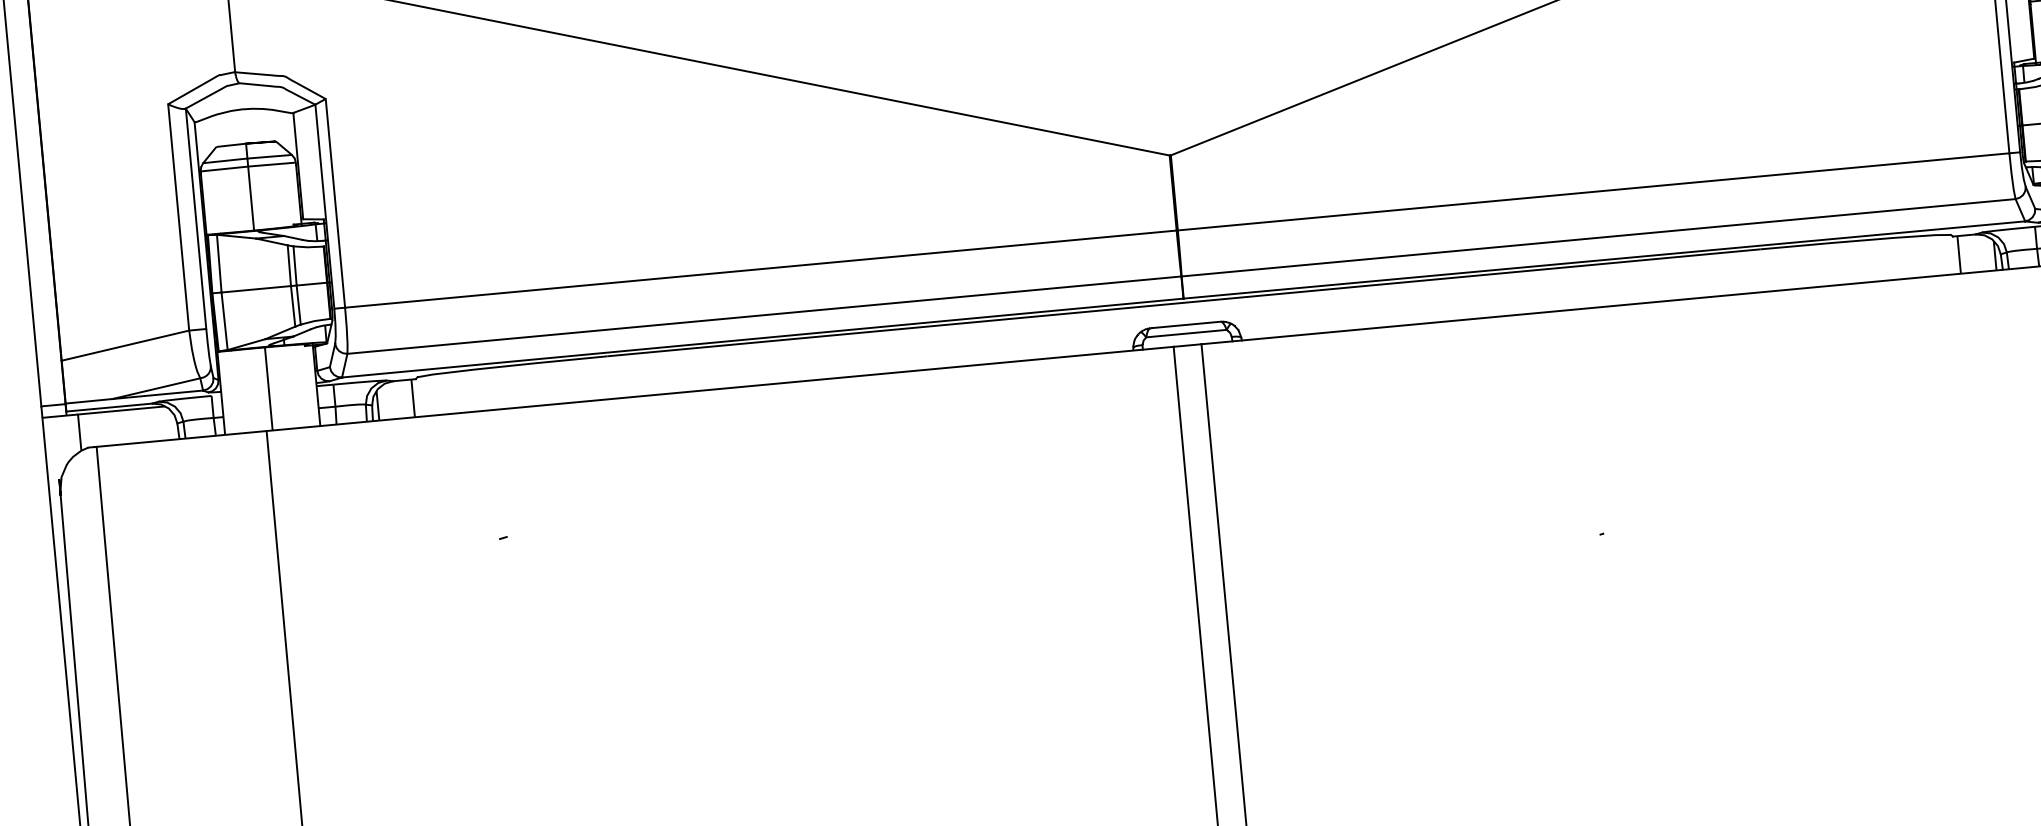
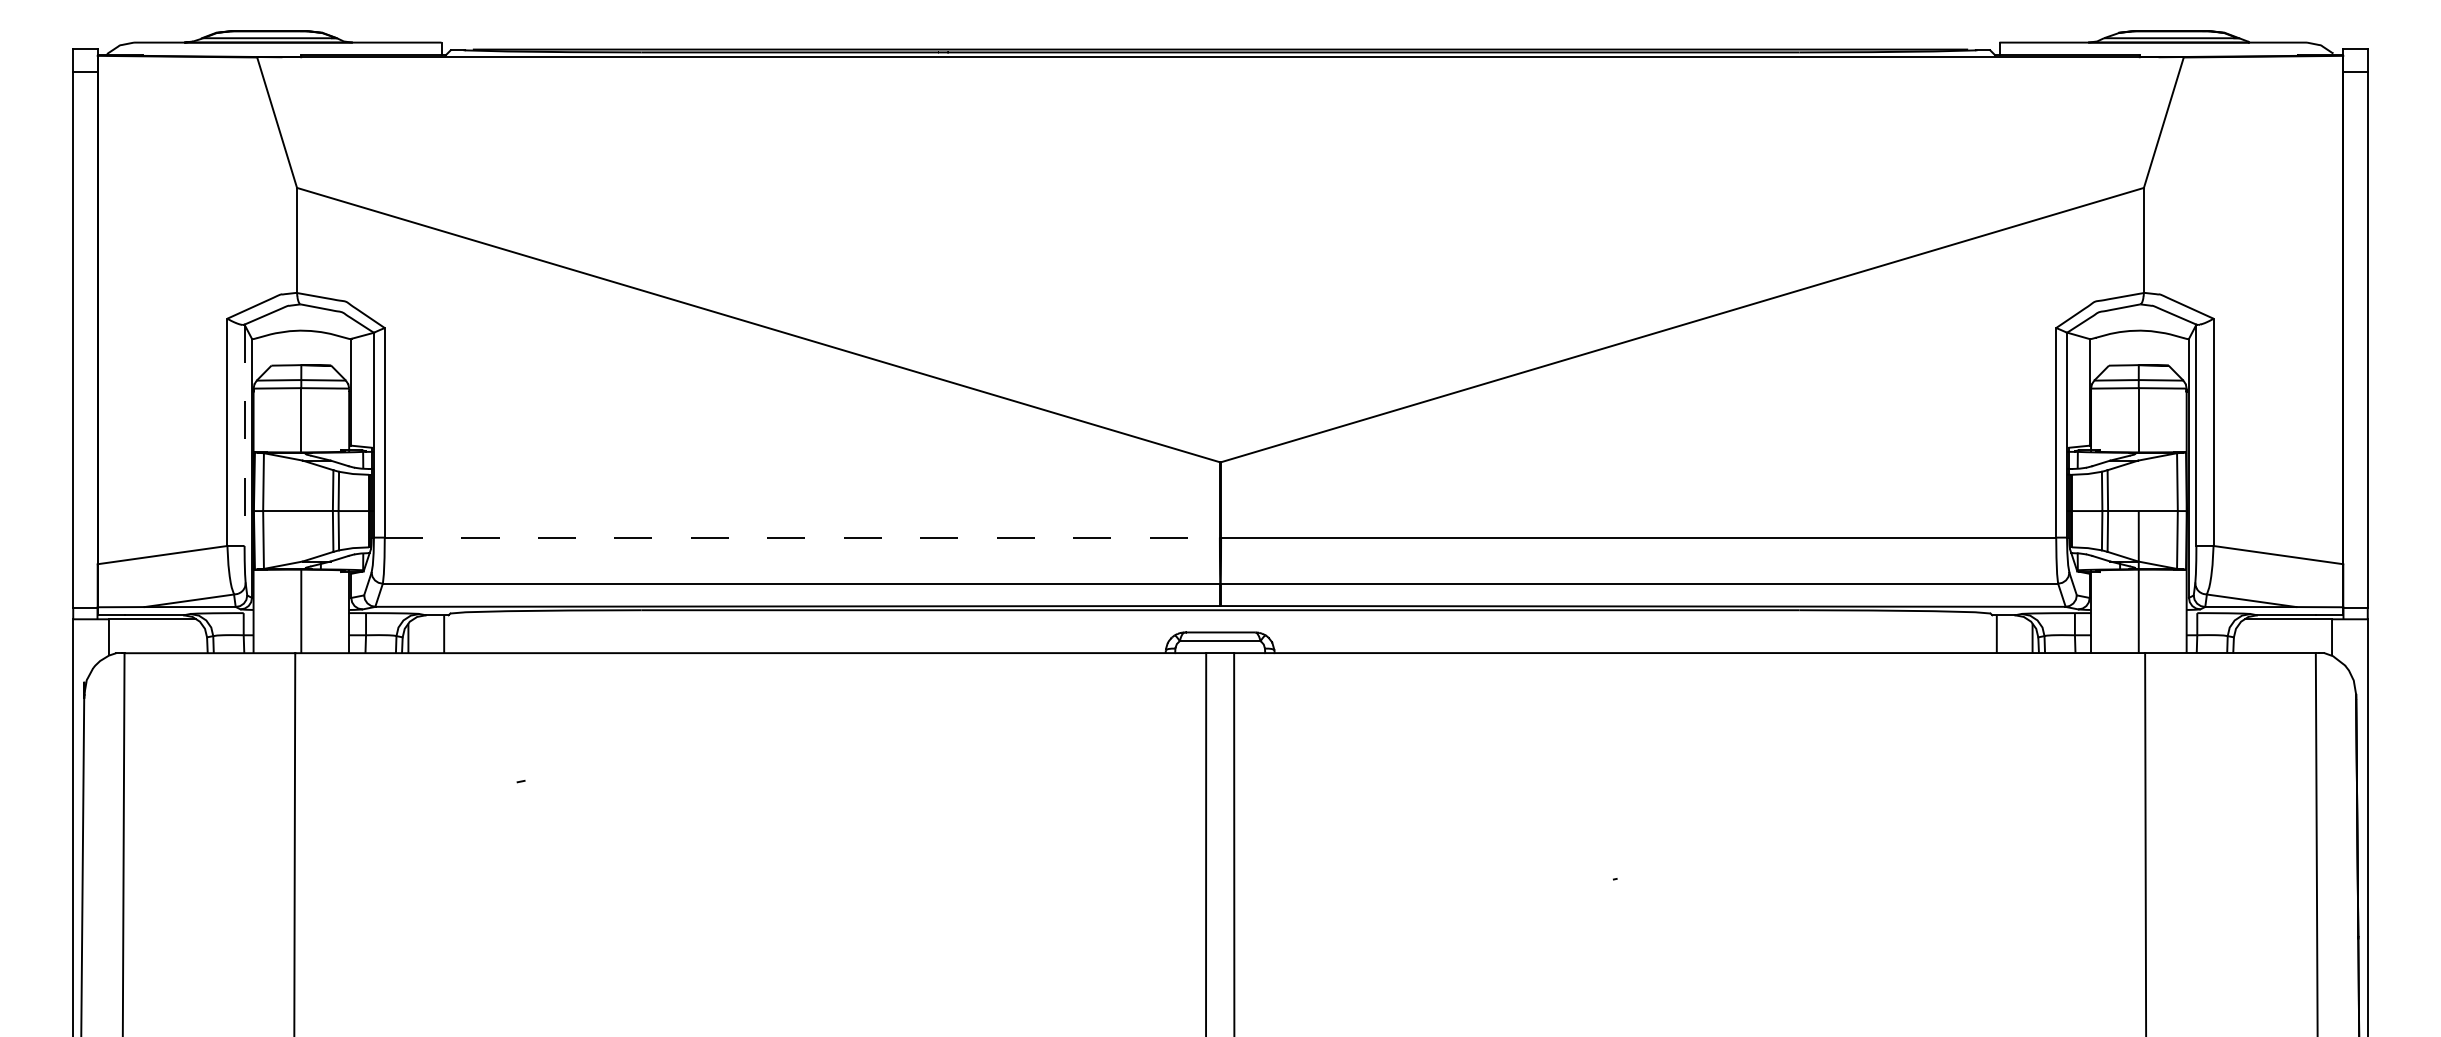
line: (195, 218) -> (244, 435), solid -> dashed
line: (761, 269) -> (802, 537), solid -> dashed

